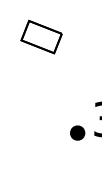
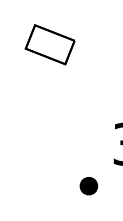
part: (77, 132) -> (88, 185), moved

